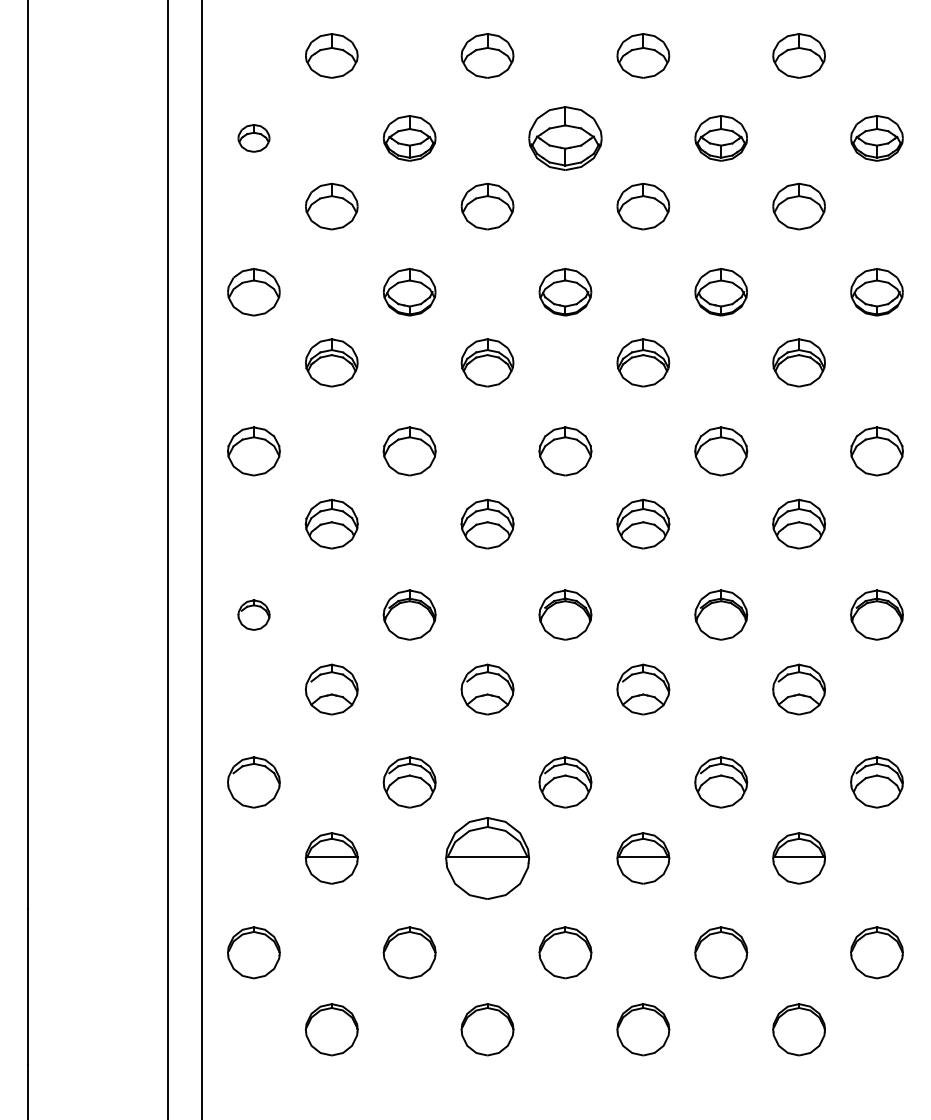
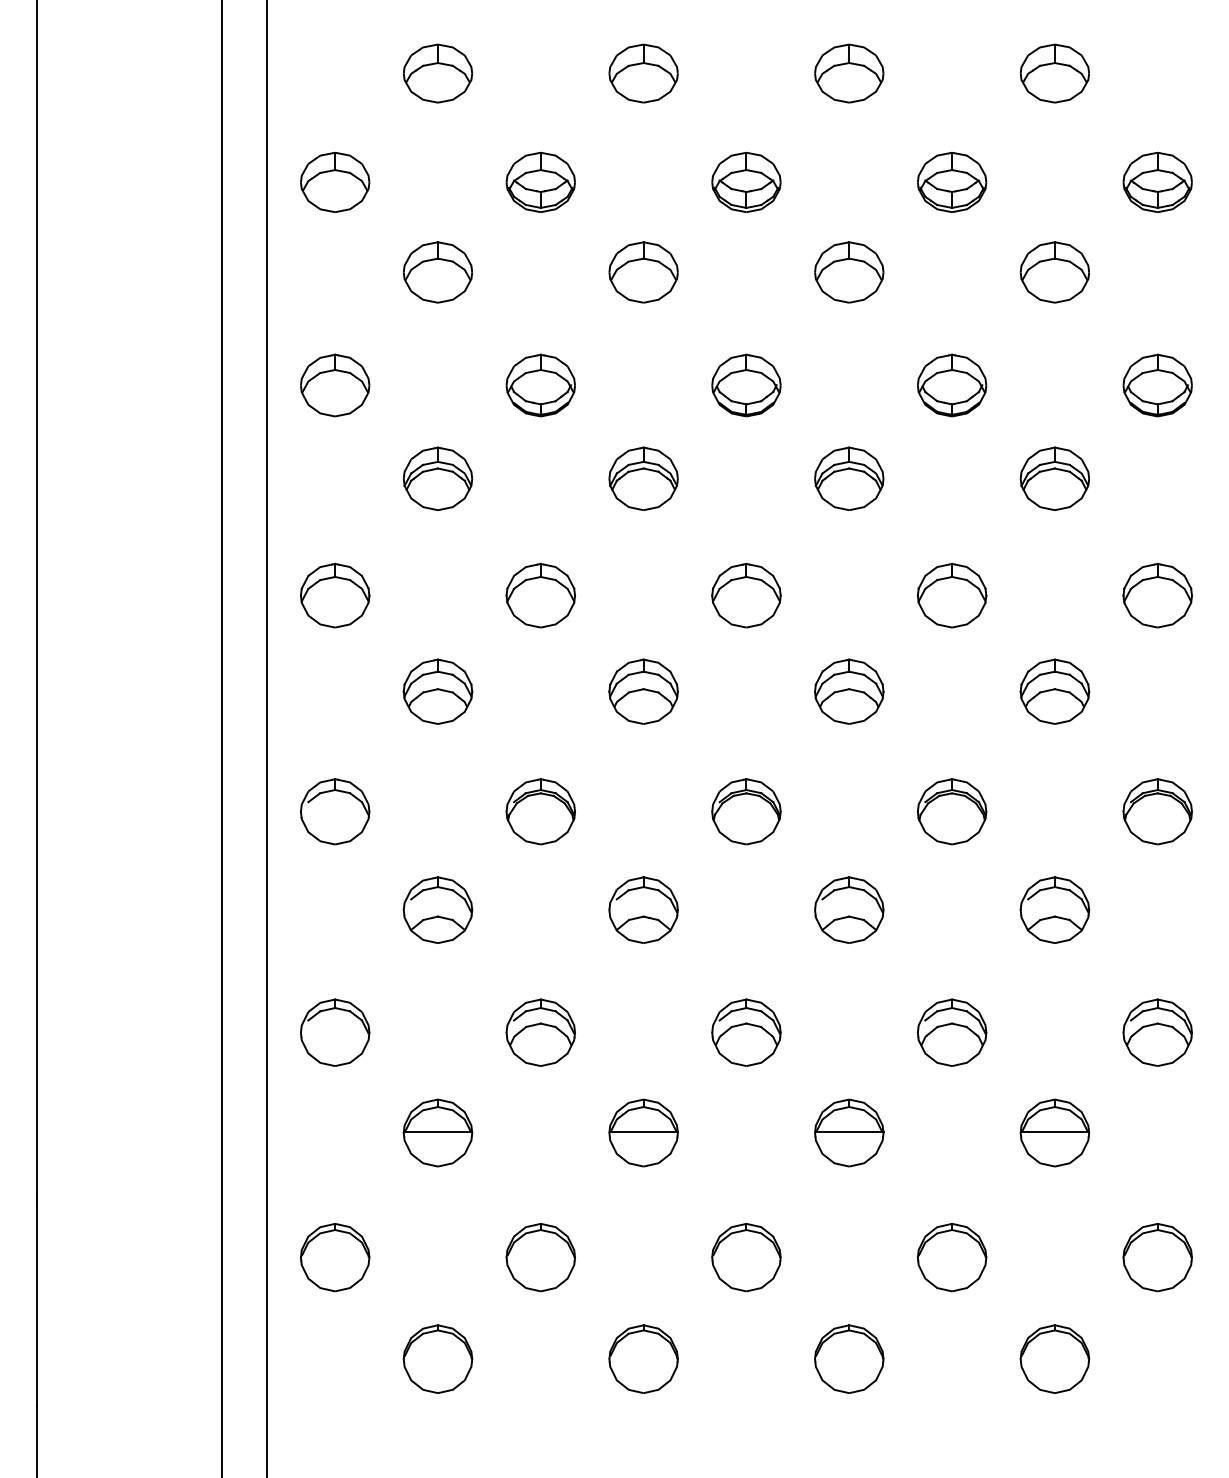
part: (565, 137) -> (746, 181), size x0.71
part: (254, 138) -> (335, 182), size x1.67
part: (254, 614) -> (335, 811), size x1.67
part: (487, 858) -> (643, 1132), size x0.62

